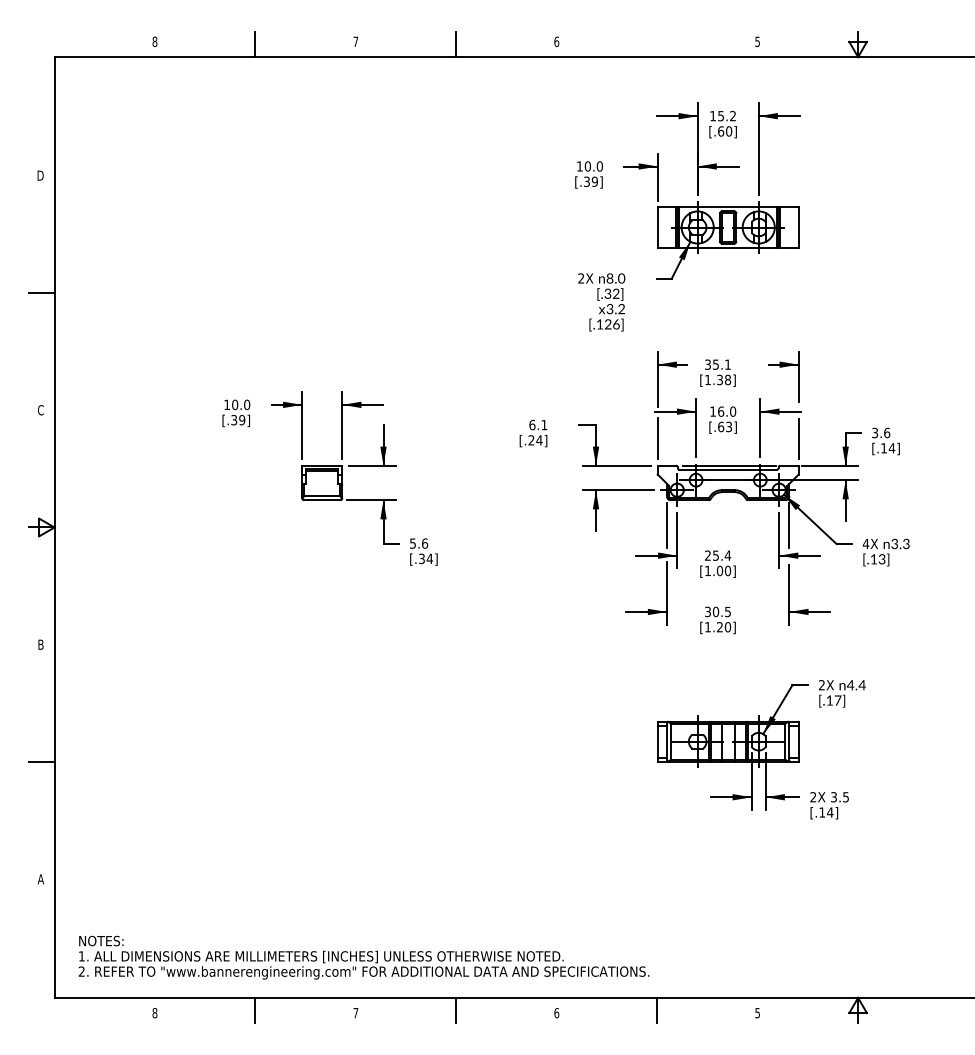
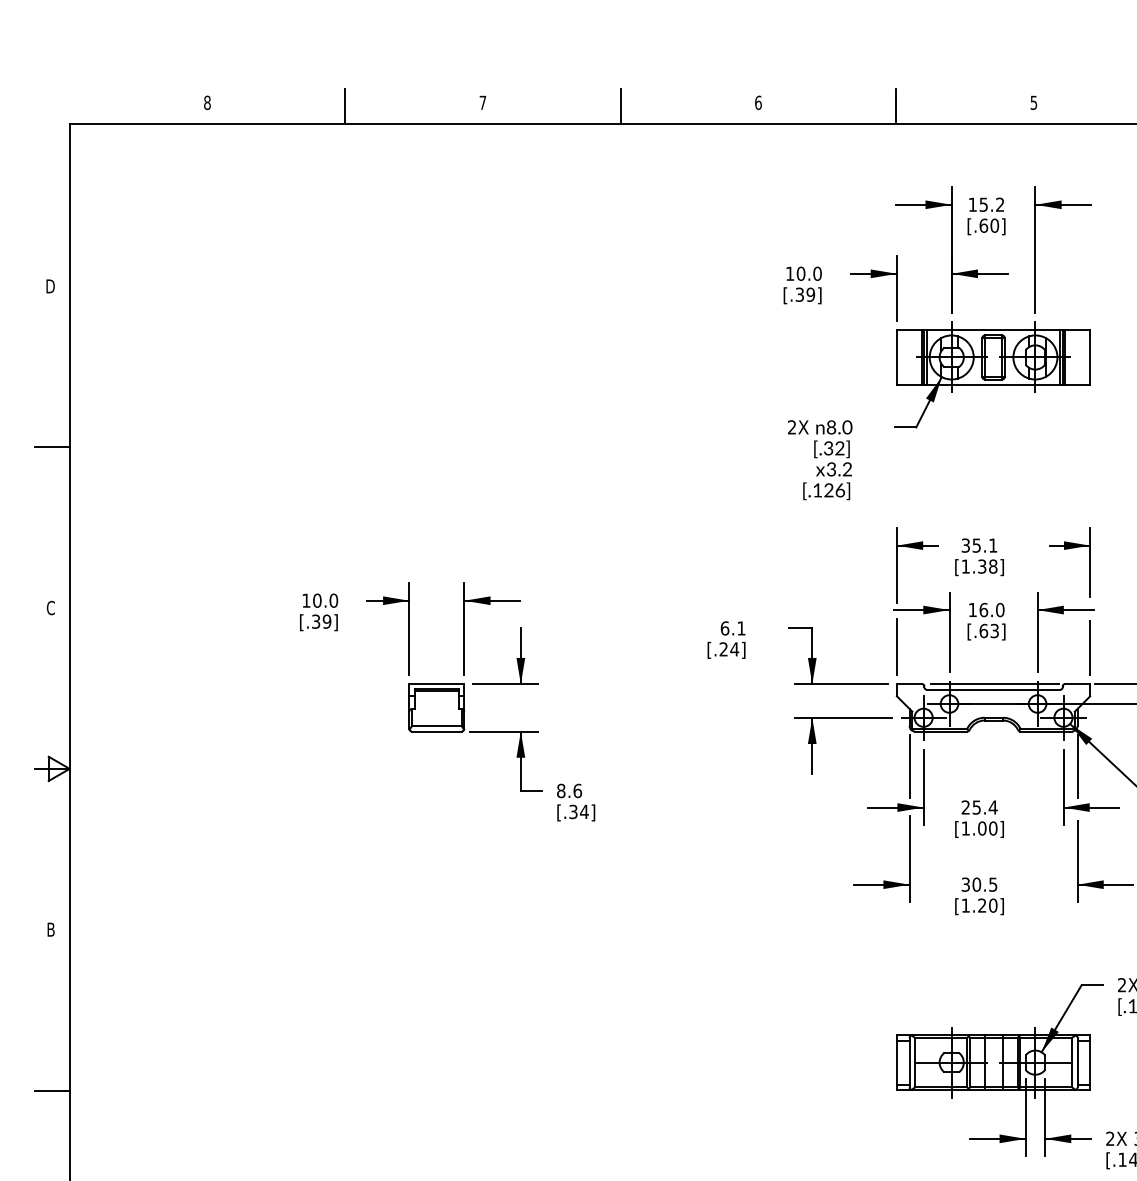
line: (657, 44) -> (896, 106), added
text: (413, 543) -> (561, 790), 5.6 -> 8.6

